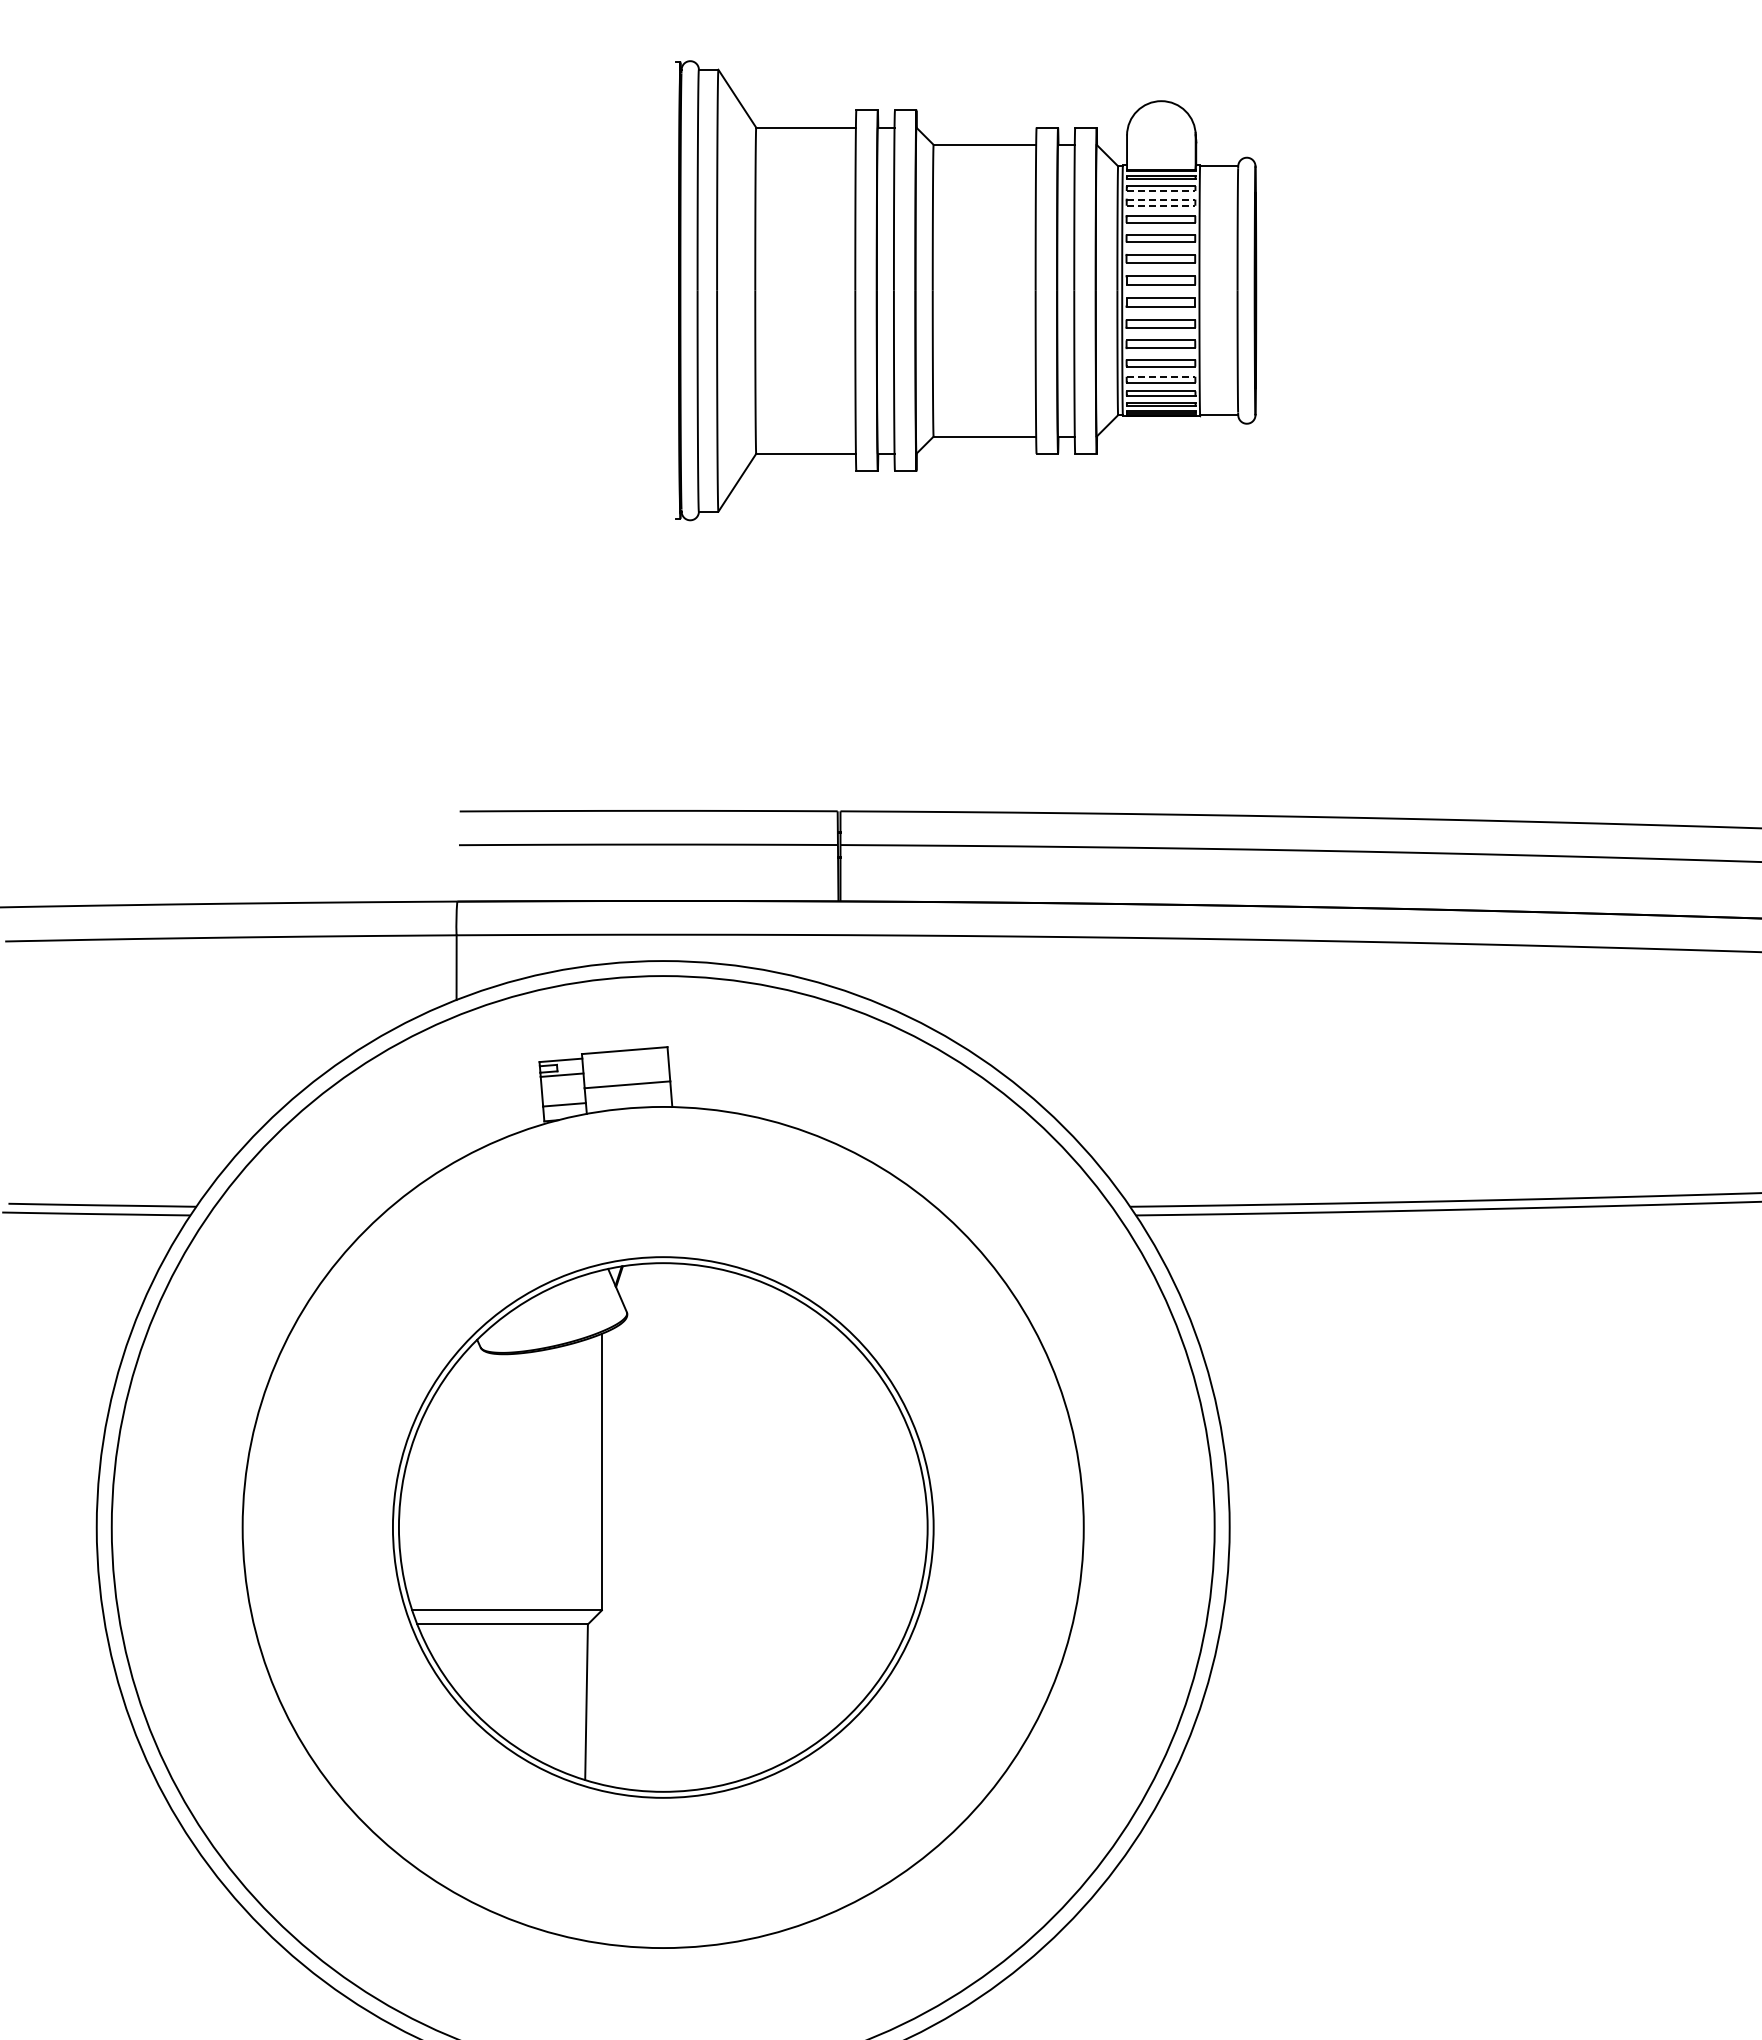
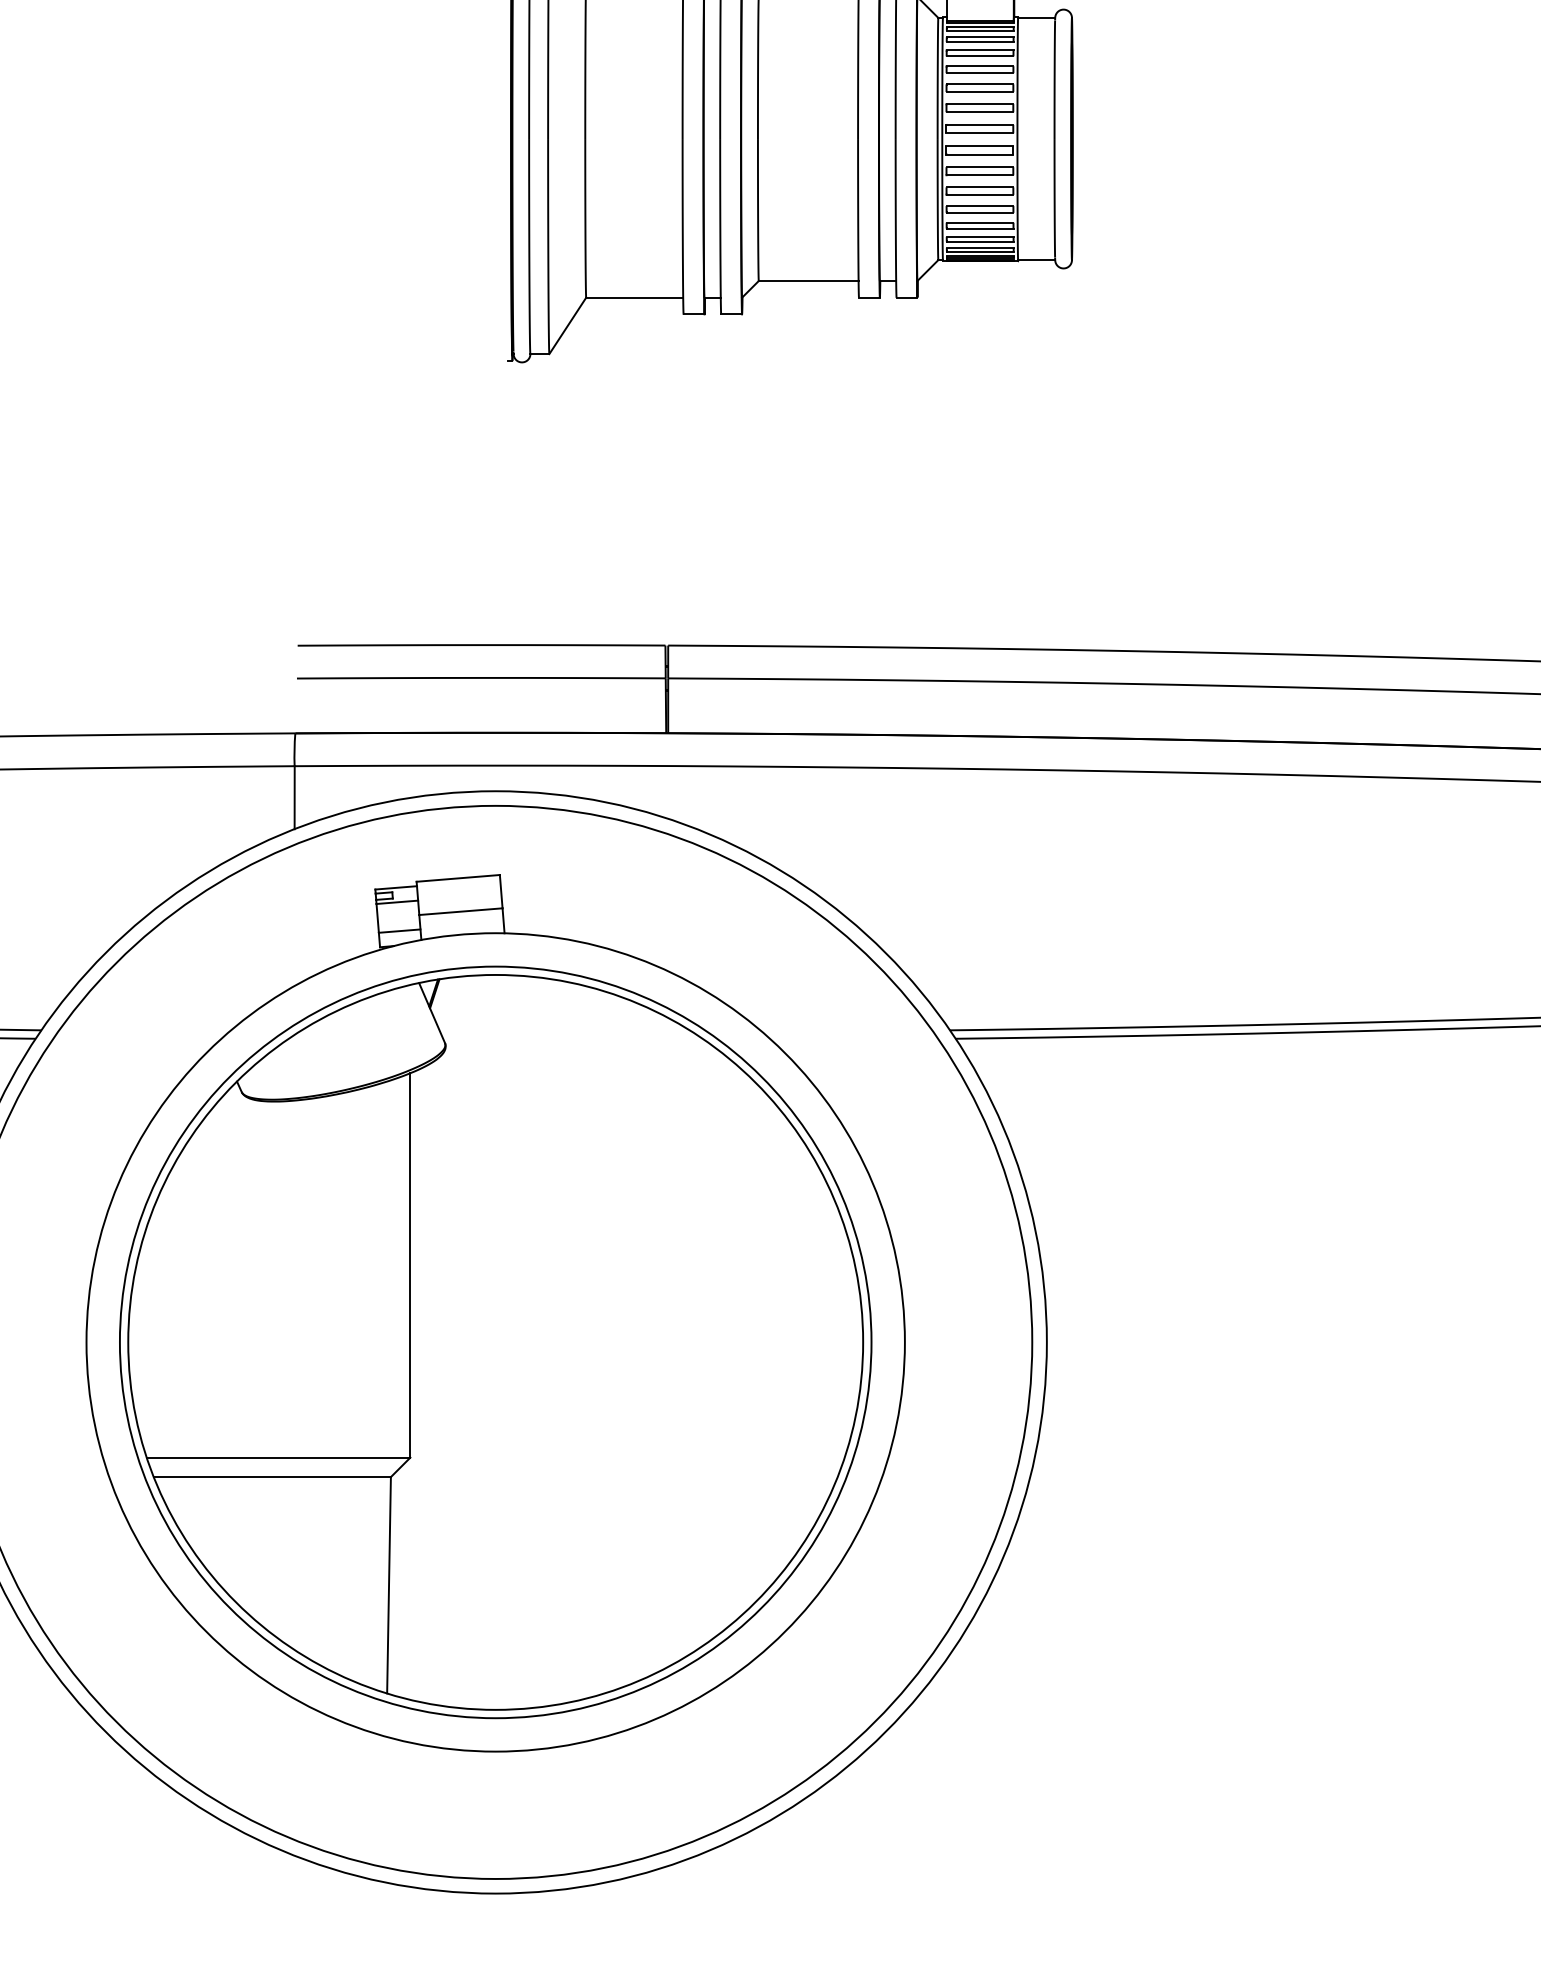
line: (1161, 191) -> (980, 42), dashed -> solid
line: (1161, 199) -> (980, 50), dashed -> solid
line: (1161, 205) -> (980, 56), dashed -> solid
line: (1161, 376) -> (980, 222), dashed -> solid
part: (663, 1527) -> (495, 1342), size x1.43

